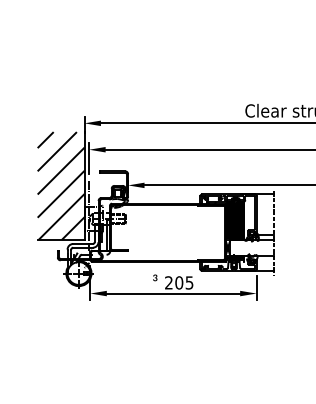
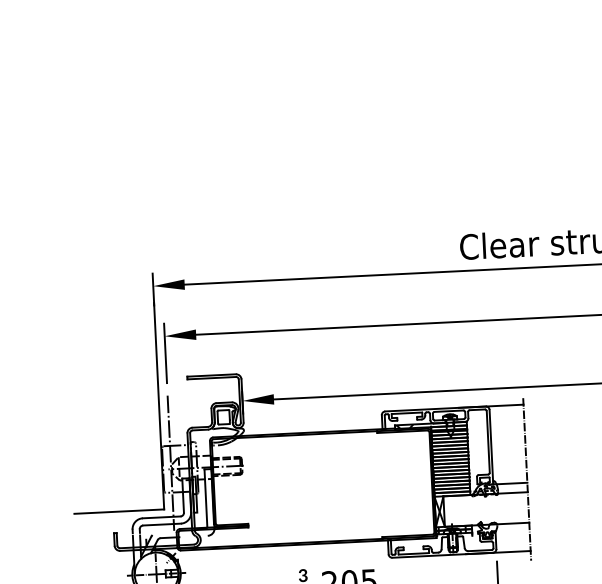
hatch: (60, 185) -> (113, 407), removed

